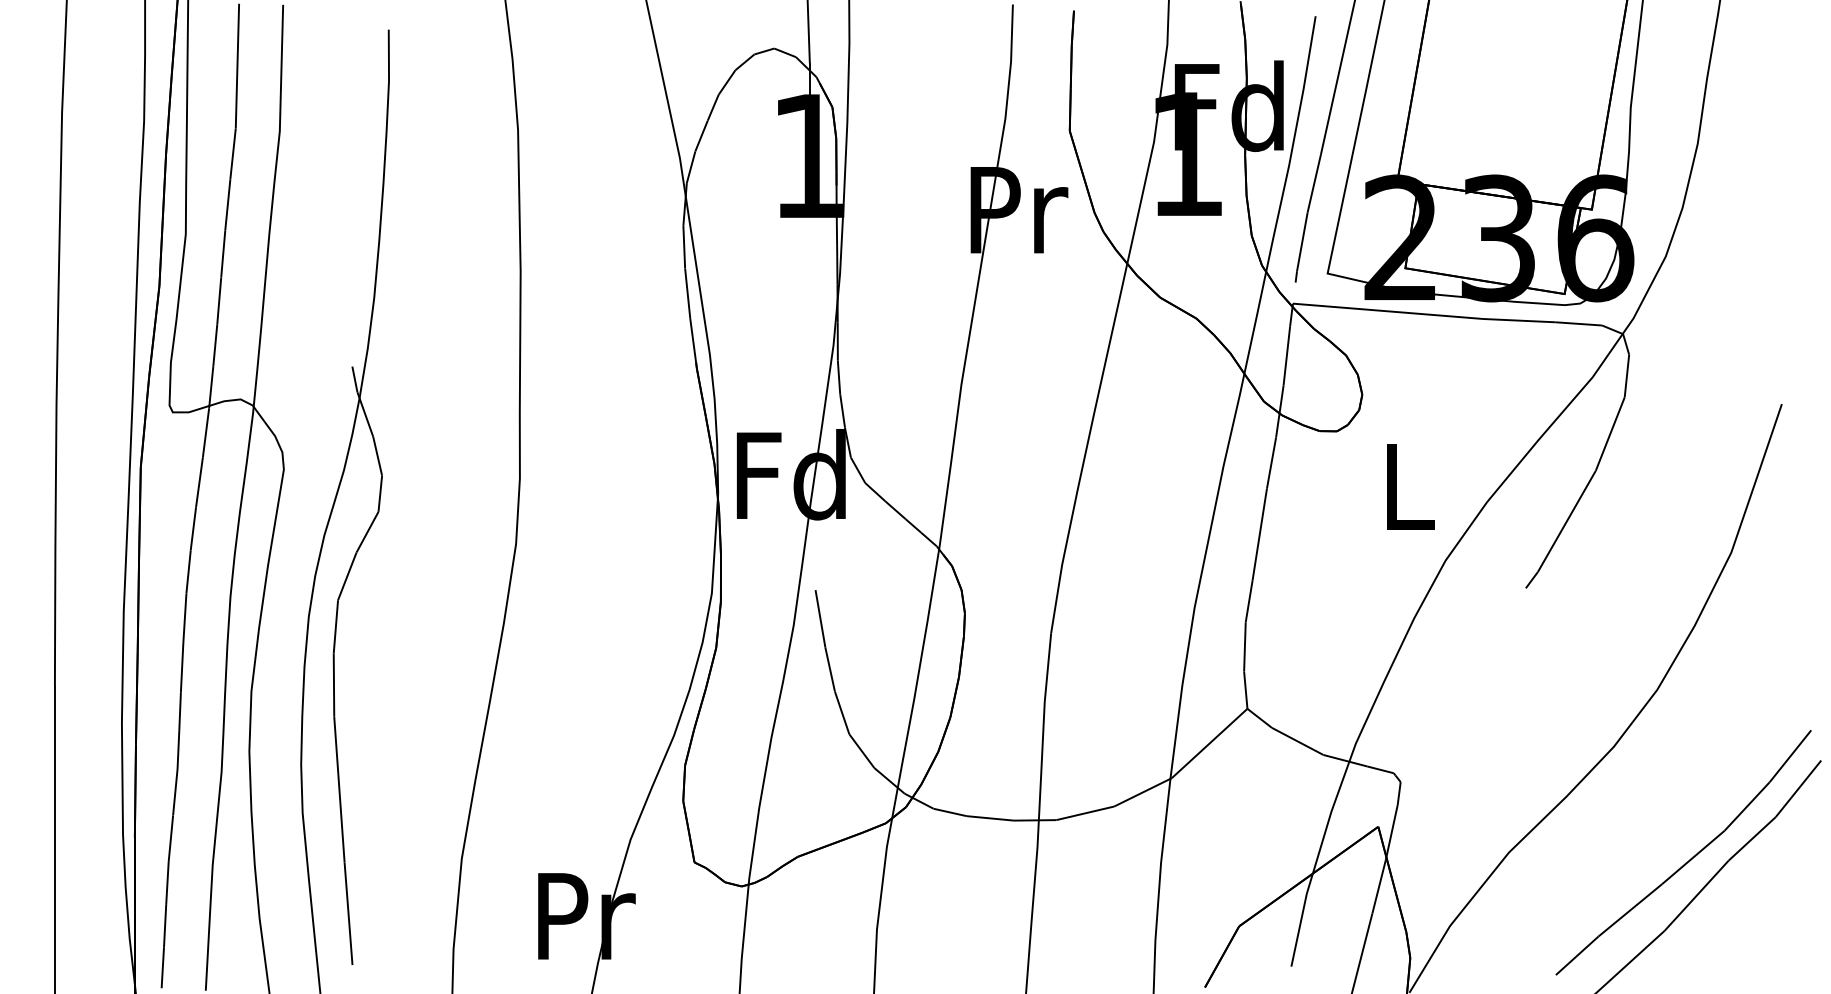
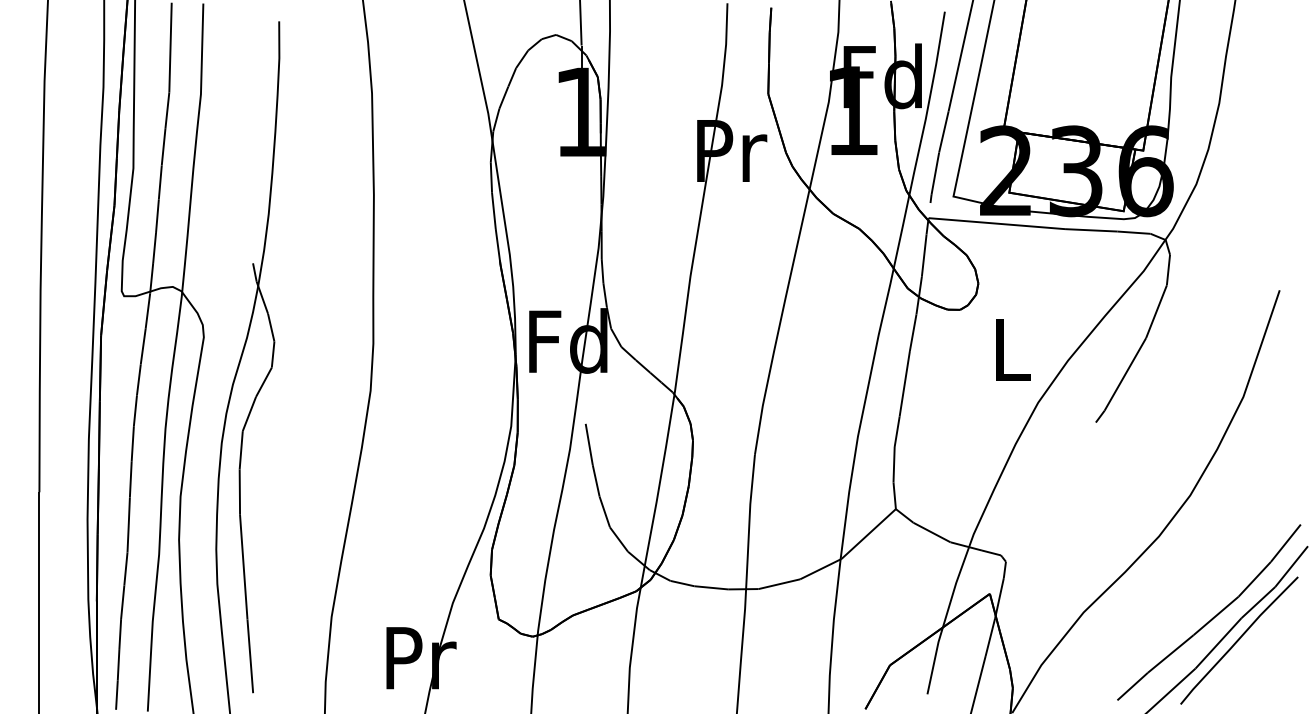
line: (1725, 891) -> (1239, 640), added

